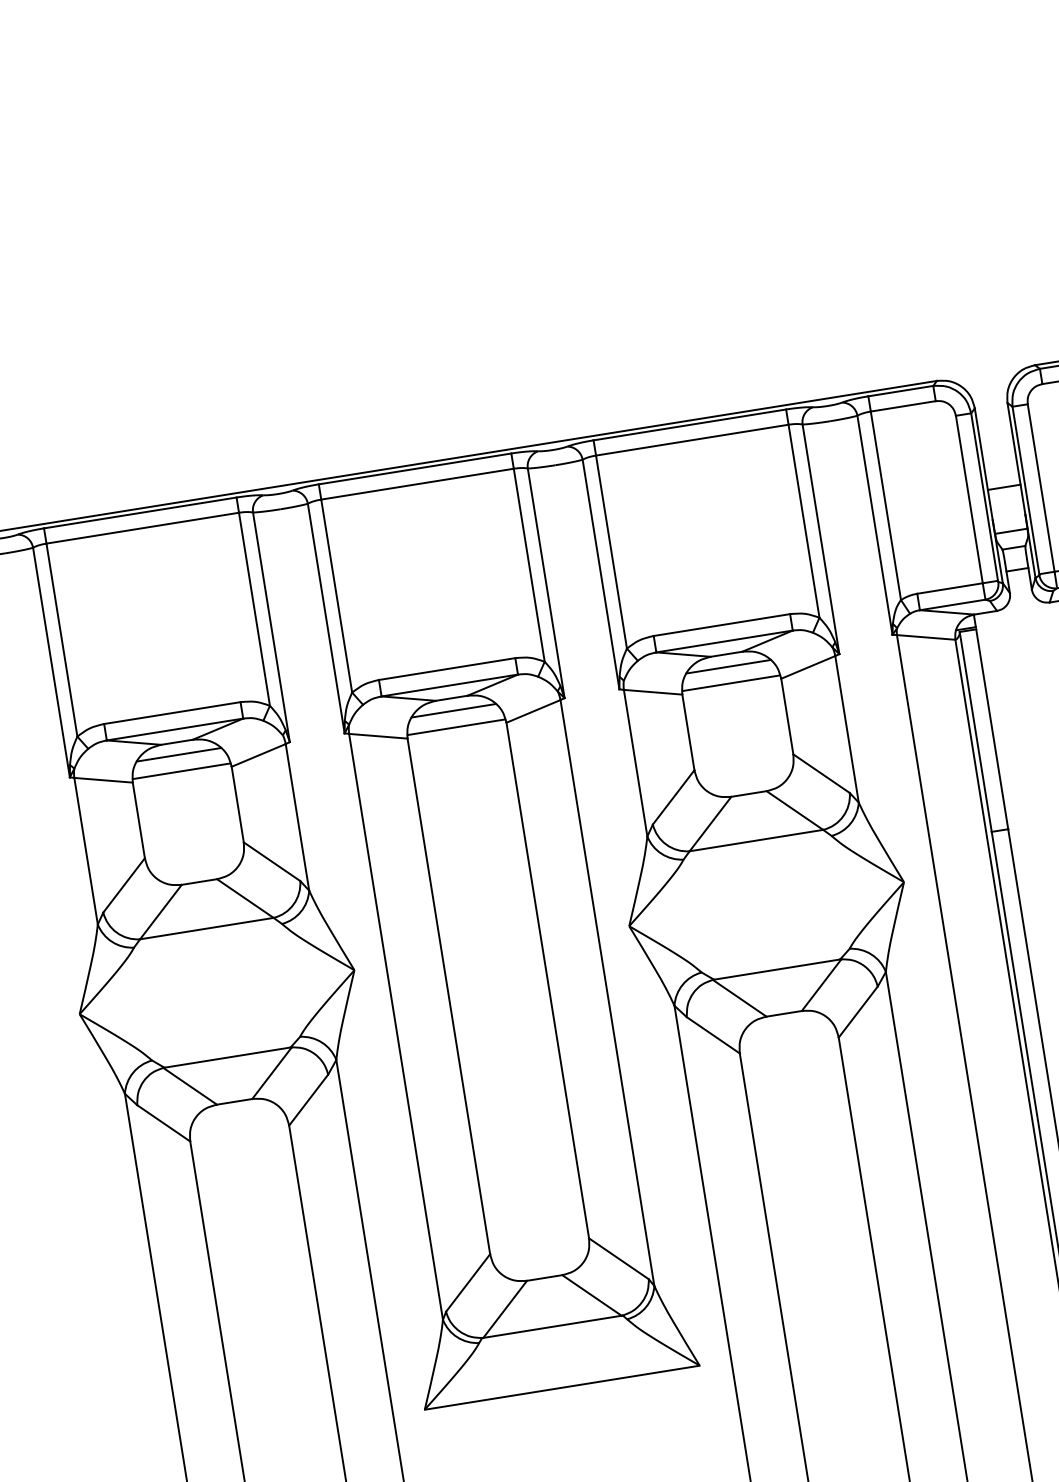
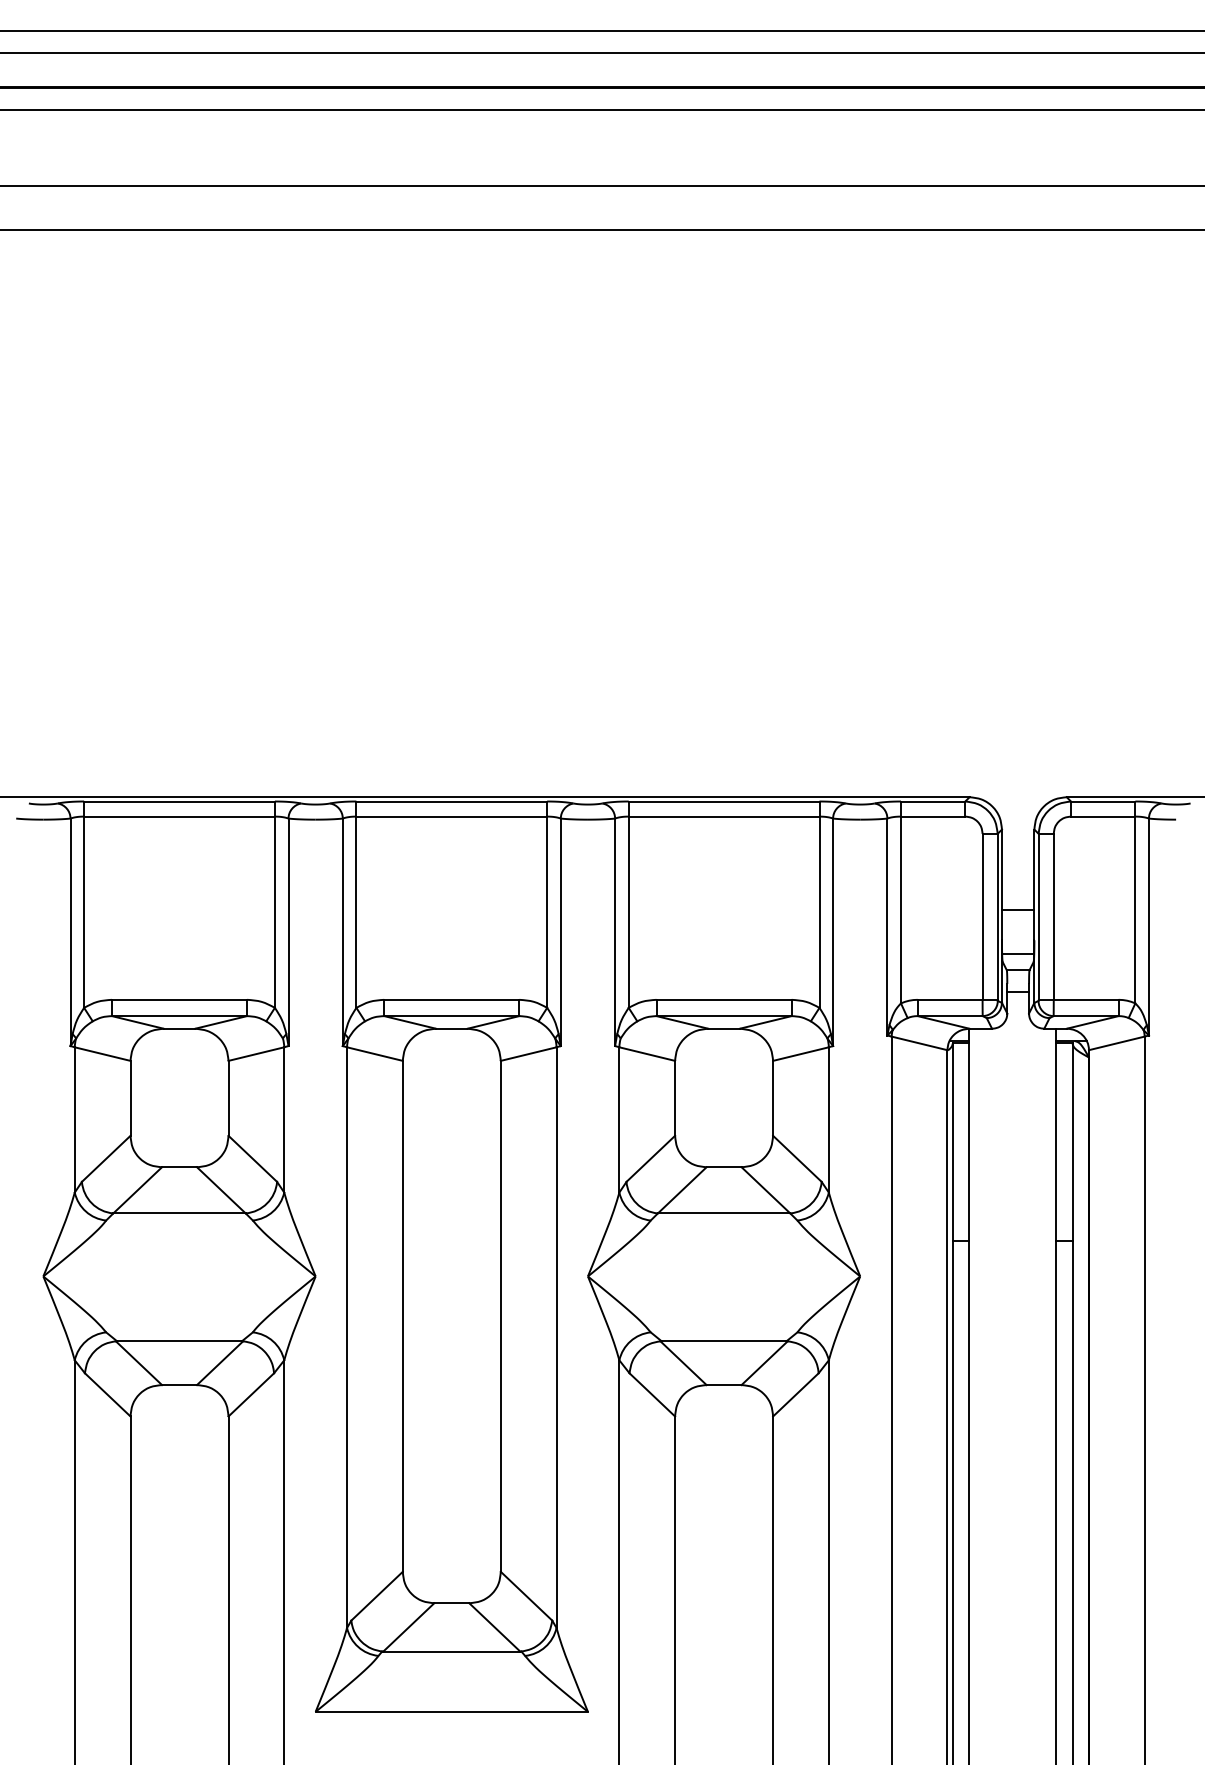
line: (728, 667) -> (723, 1041), removed
line: (730, 683) -> (723, 1057), removed
line: (453, 711) -> (451, 1041), removed
line: (456, 727) -> (451, 1057), removed
line: (179, 755) -> (179, 1041), removed
line: (181, 771) -> (179, 1057), removed

